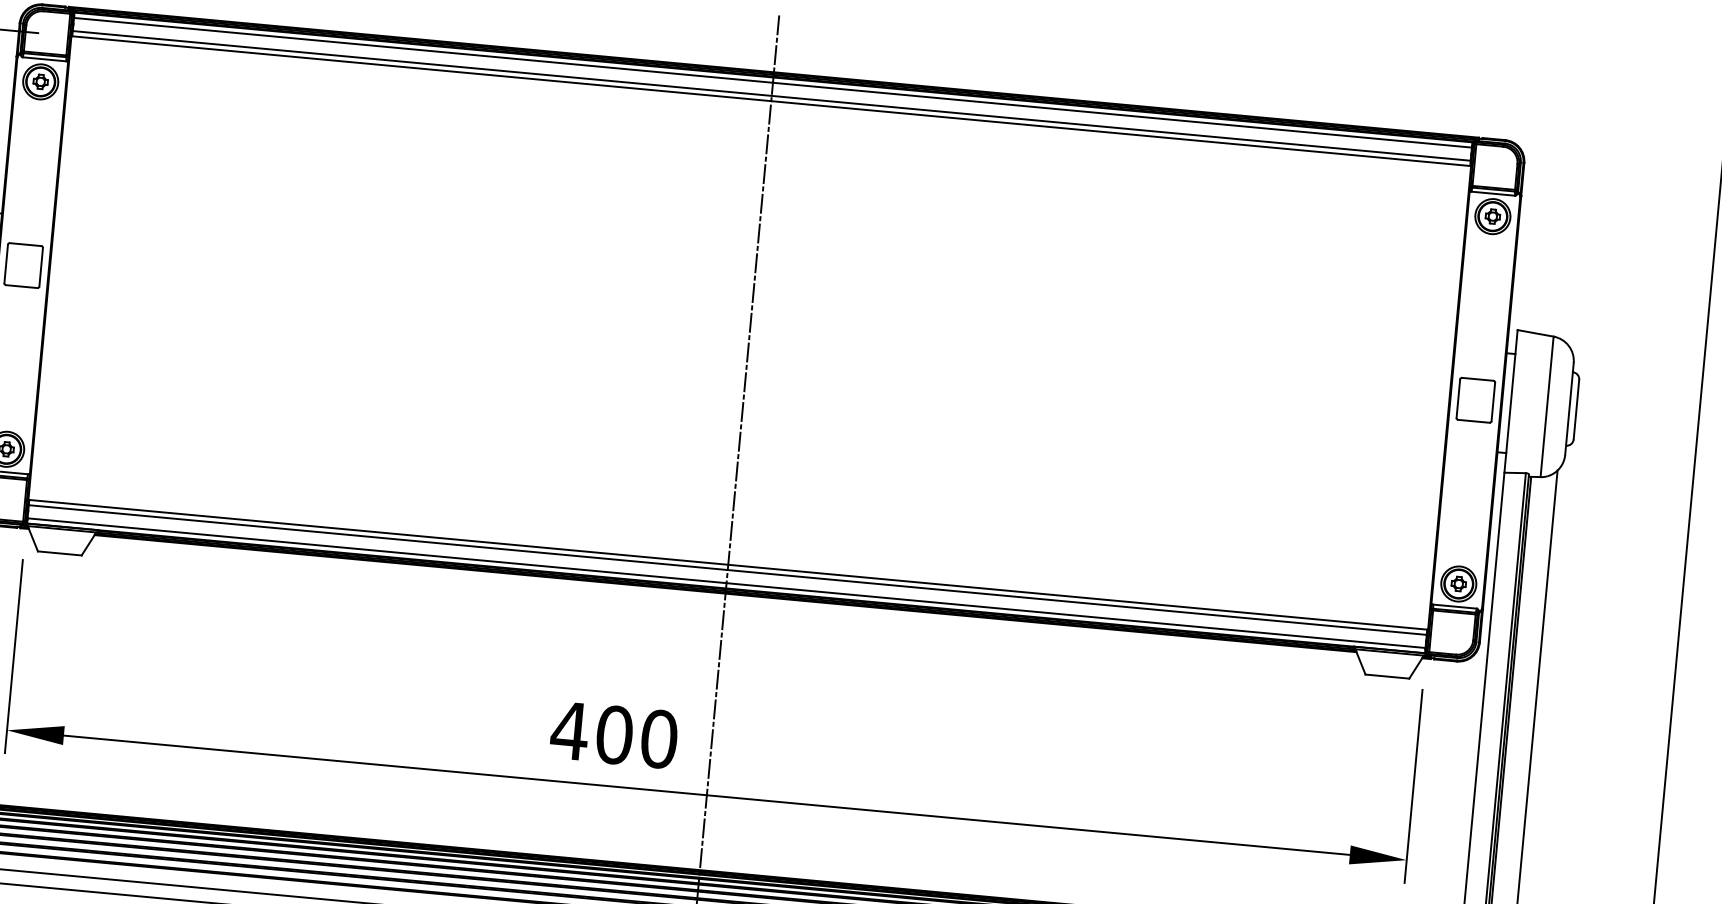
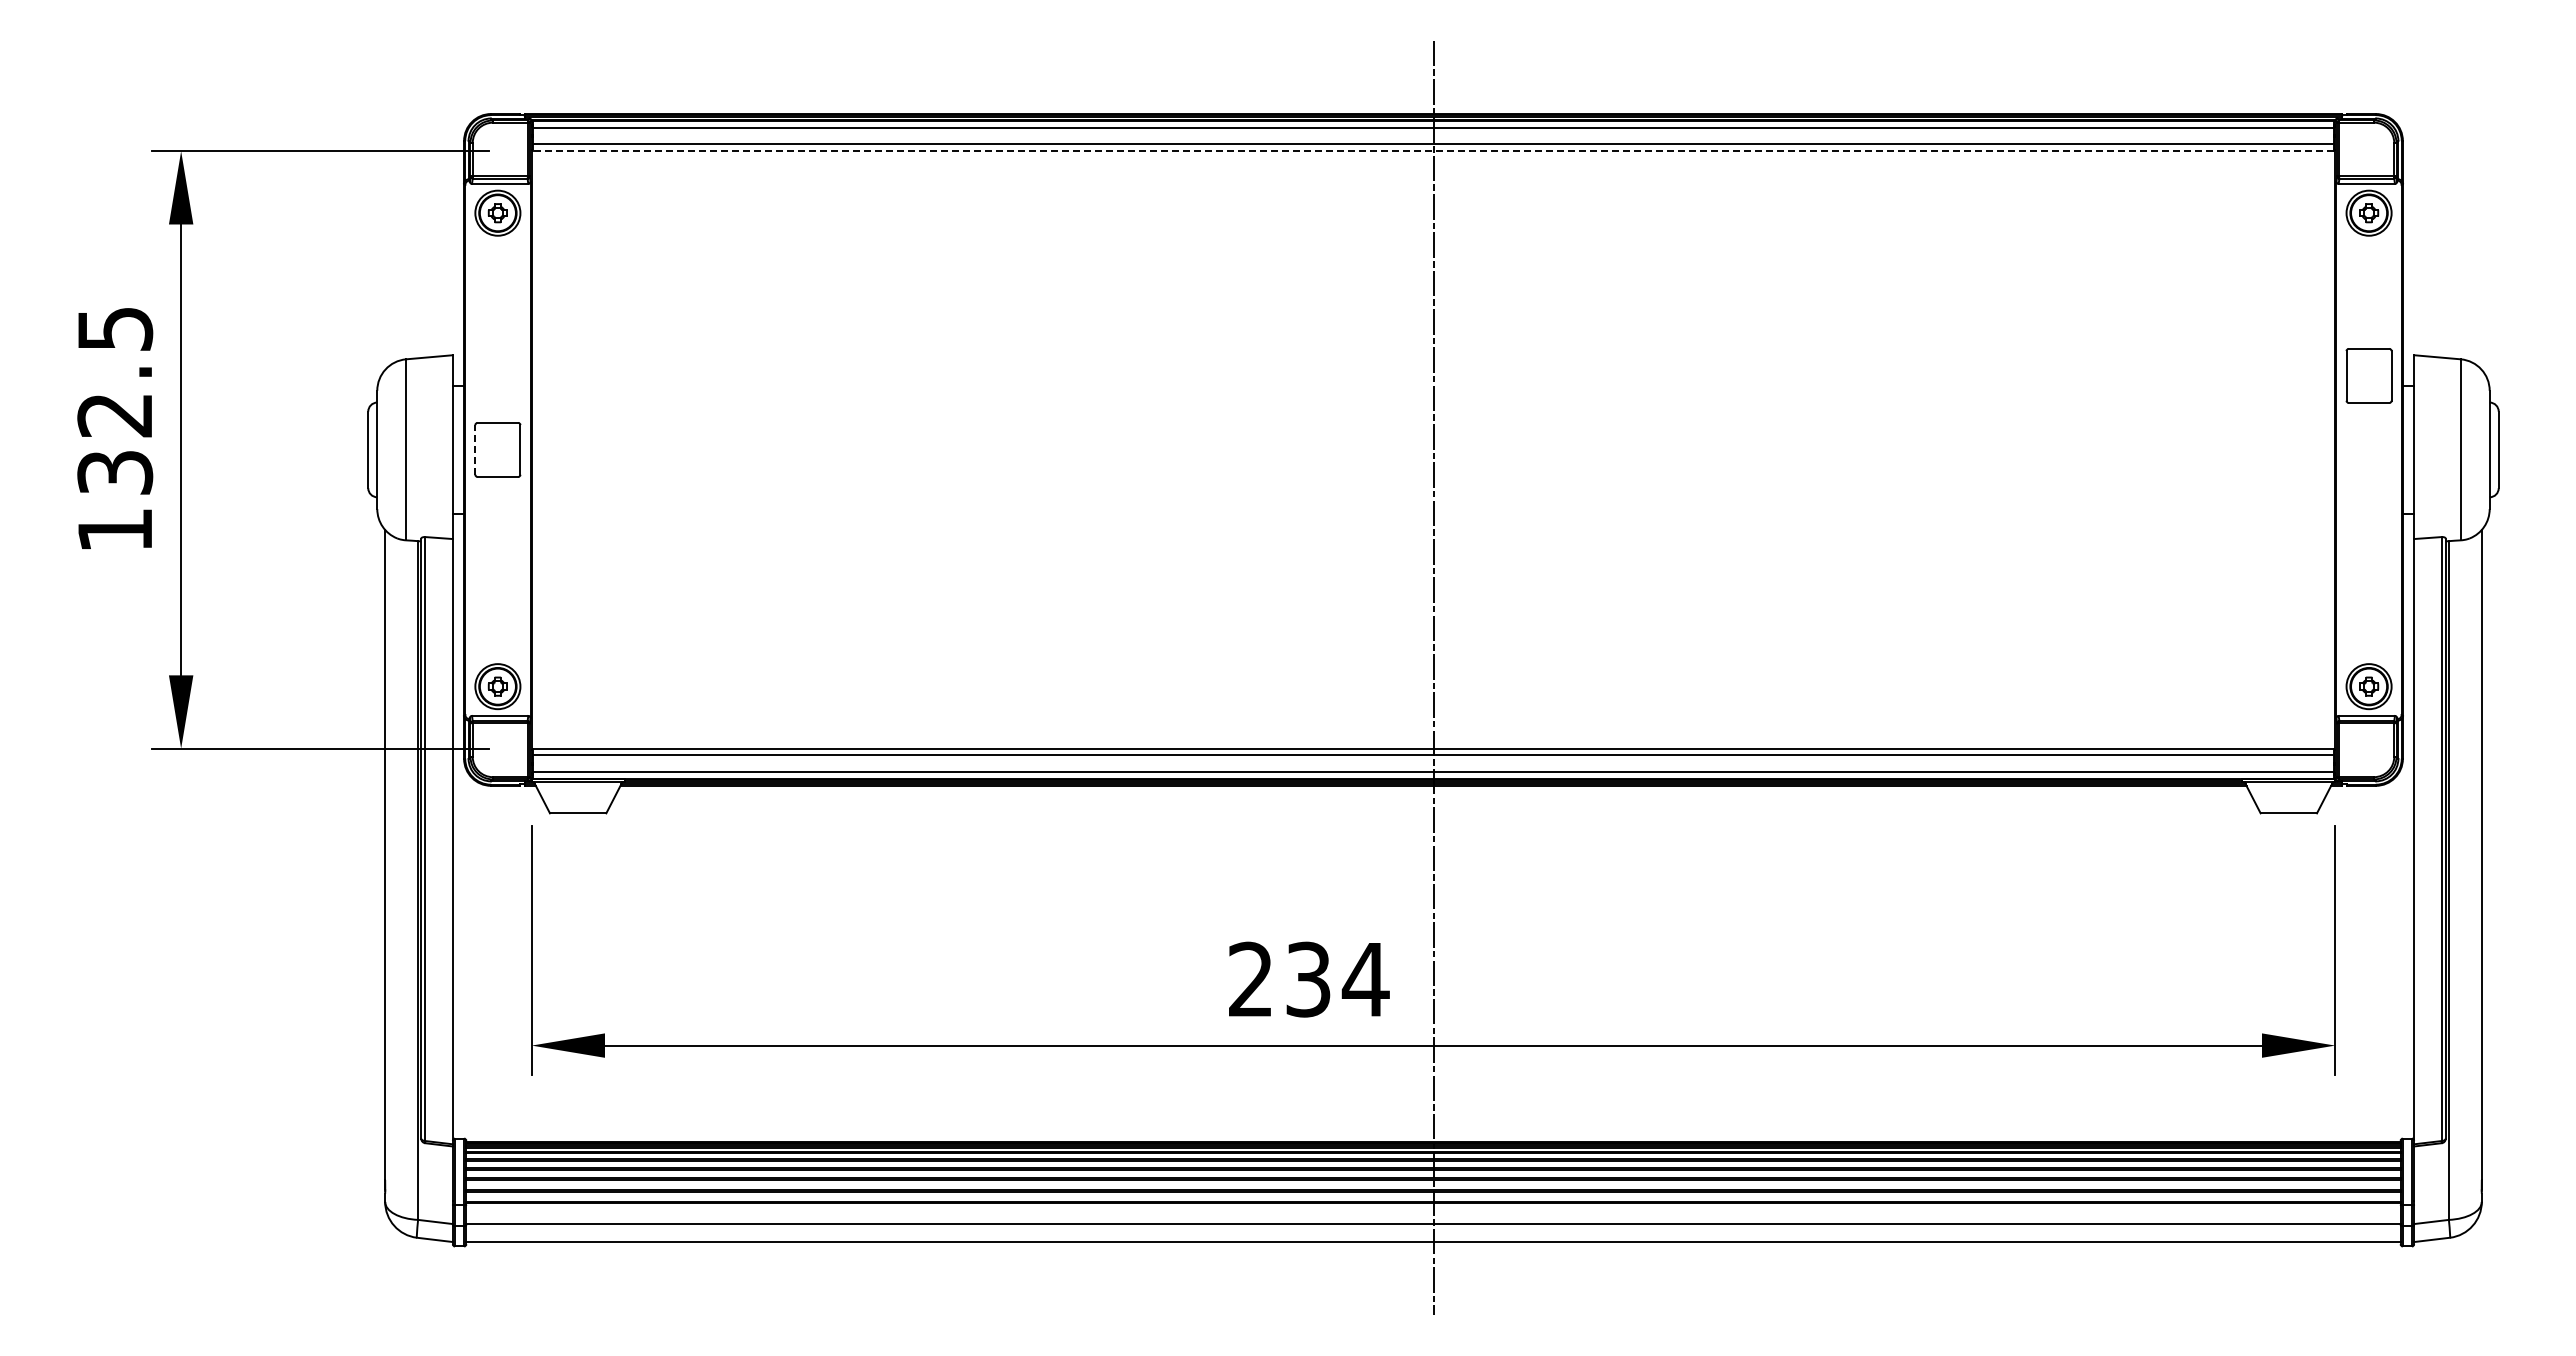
line: (771, 101) -> (1433, 151), solid -> dashed
line: (6, 263) -> (475, 449), solid -> dashed
part: (1475, 399) -> (2368, 375), moved
text: (613, 734) -> (1307, 979), 400 -> 234

